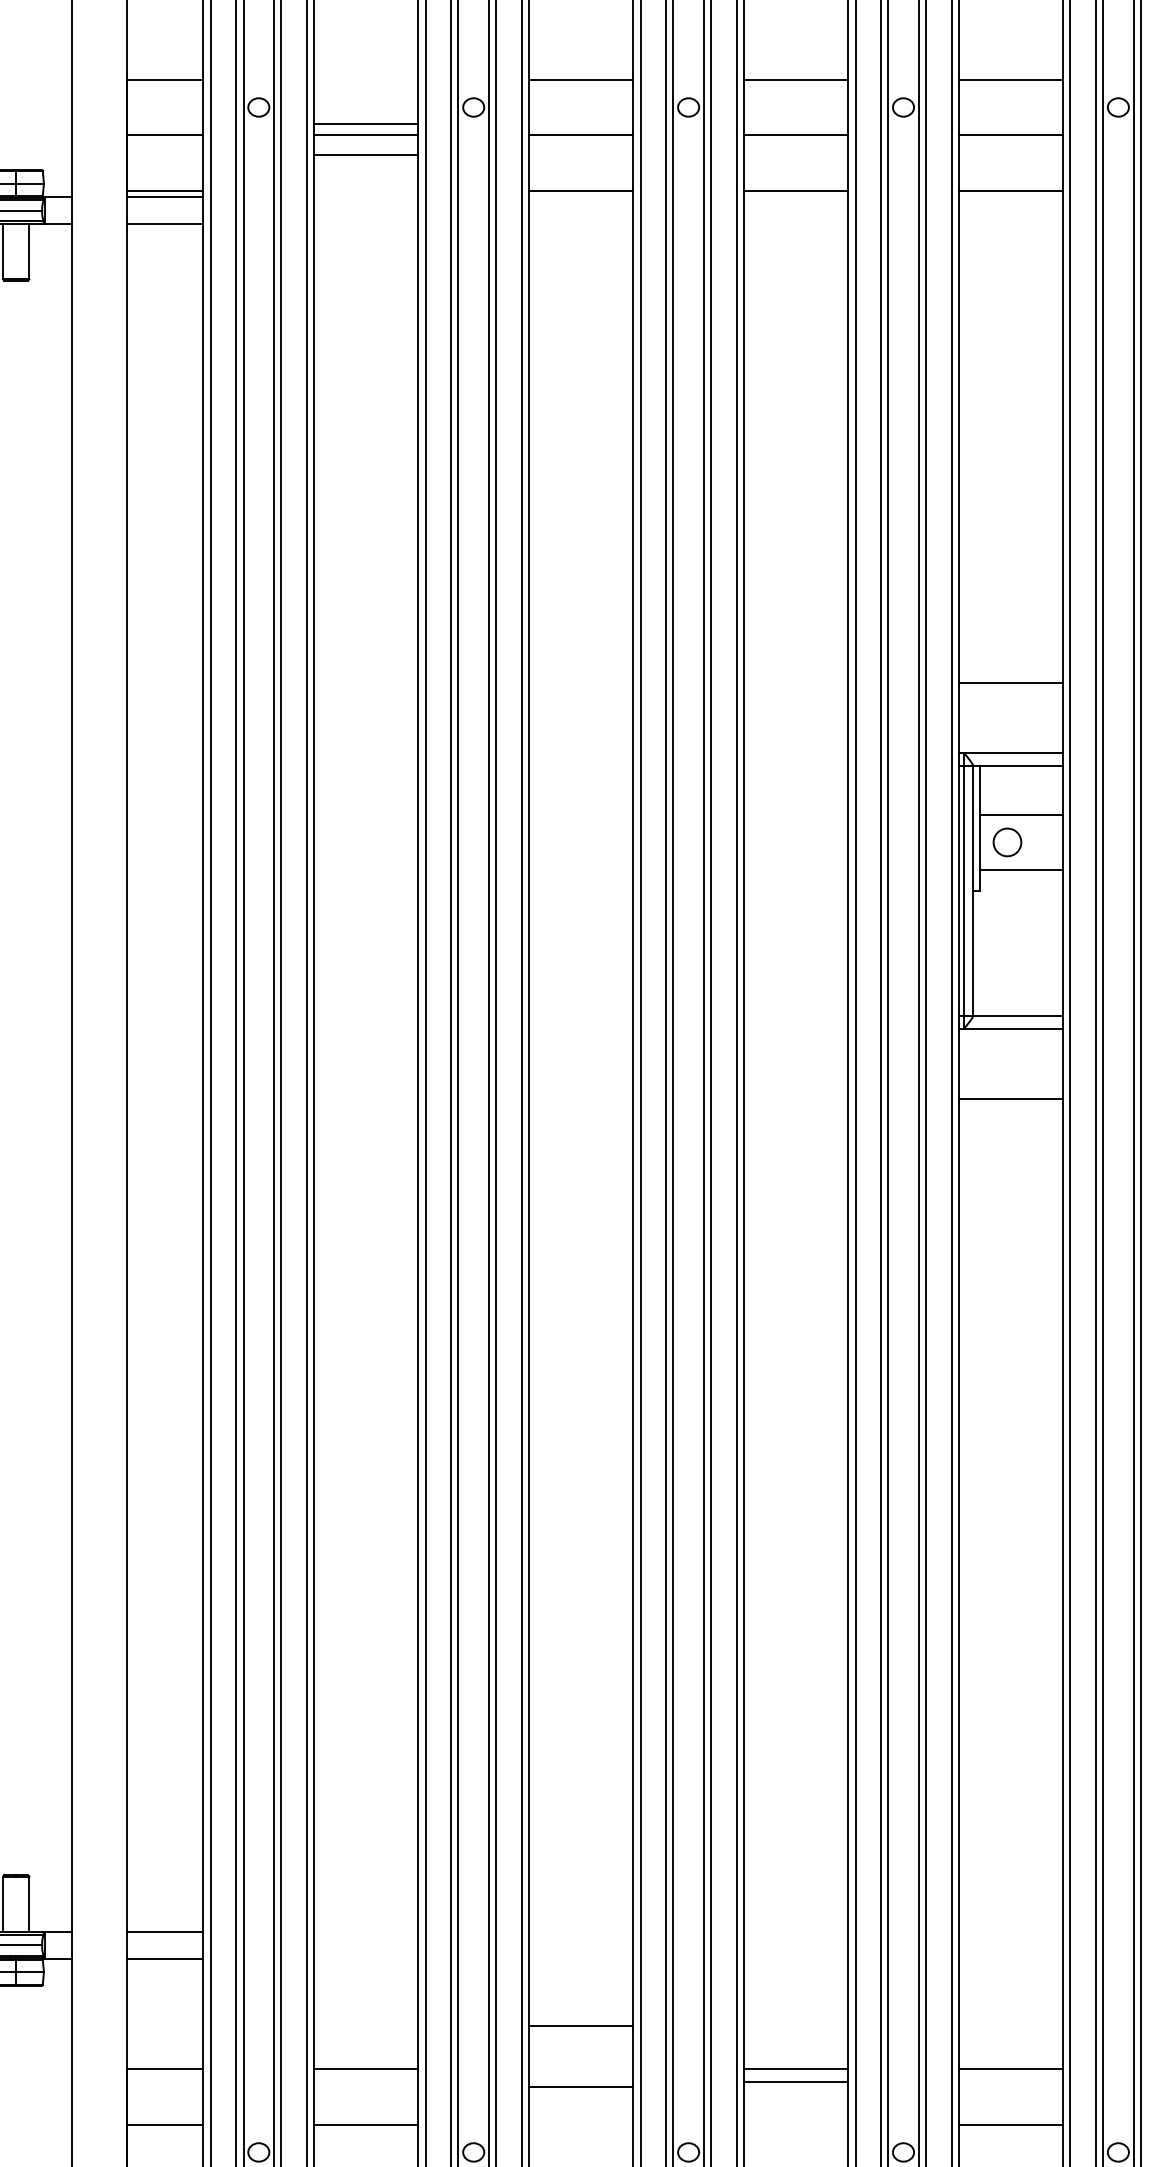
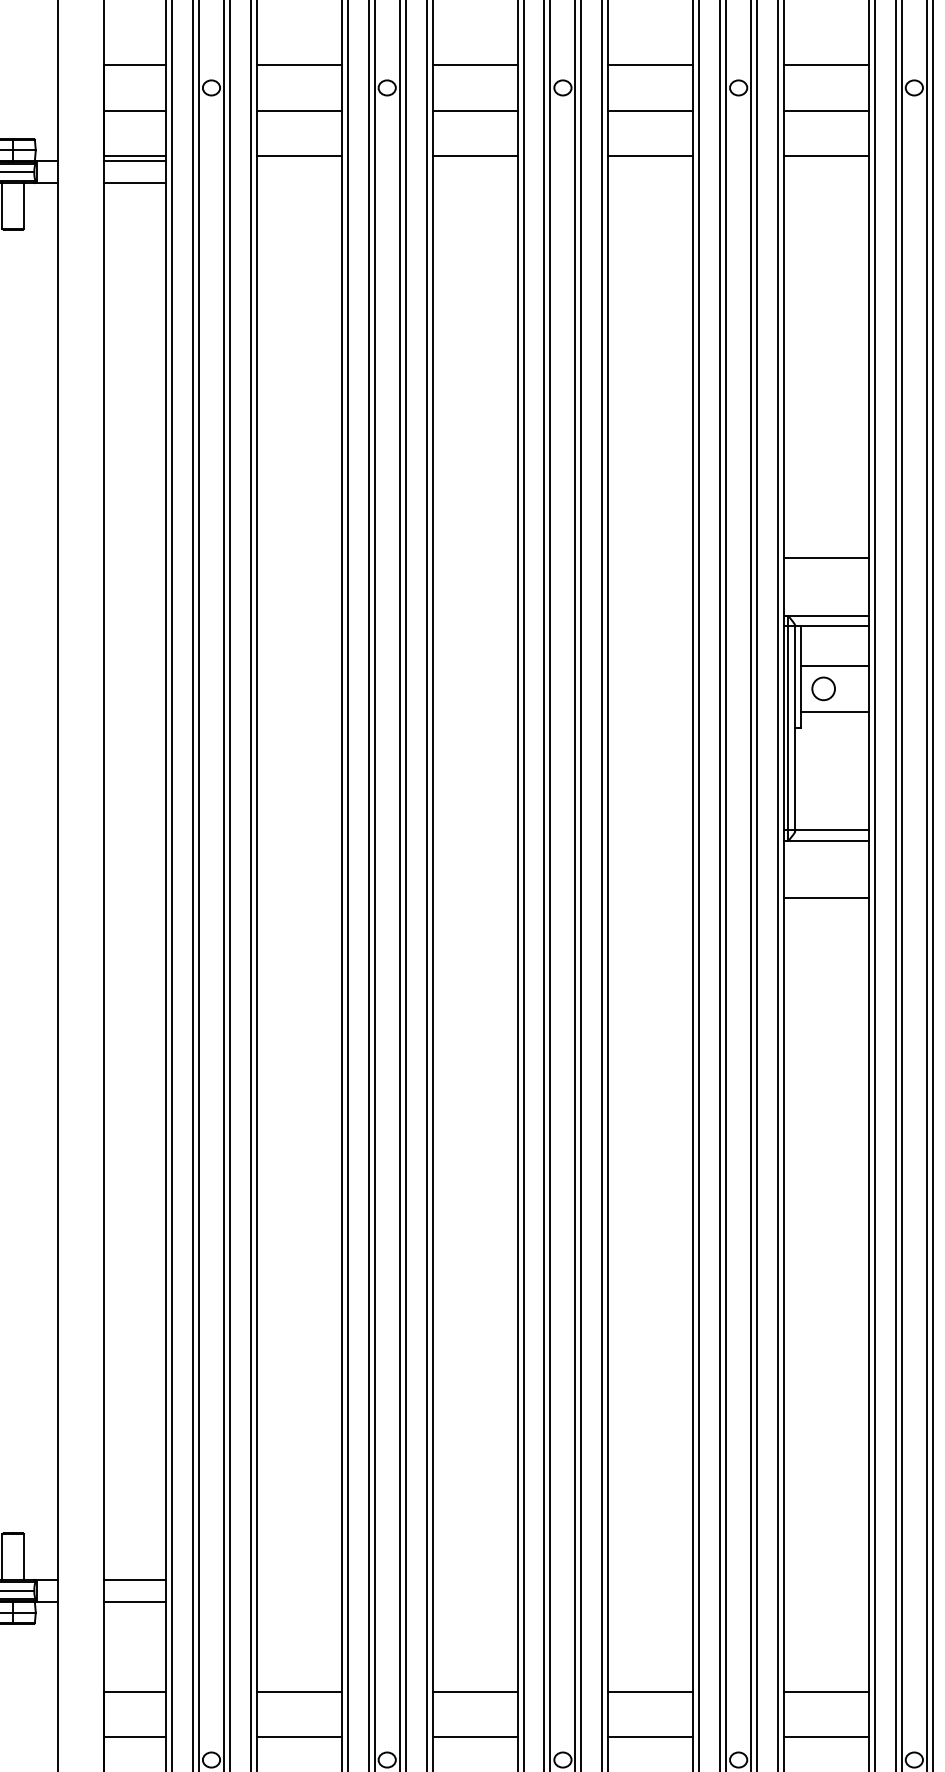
line: (365, 124) -> (298, 65), moved
line: (365, 154) -> (298, 155), moved
line: (580, 2027) -> (474, 1692), moved
line: (795, 2082) -> (650, 1737), moved
line: (580, 2086) -> (474, 1737), moved

